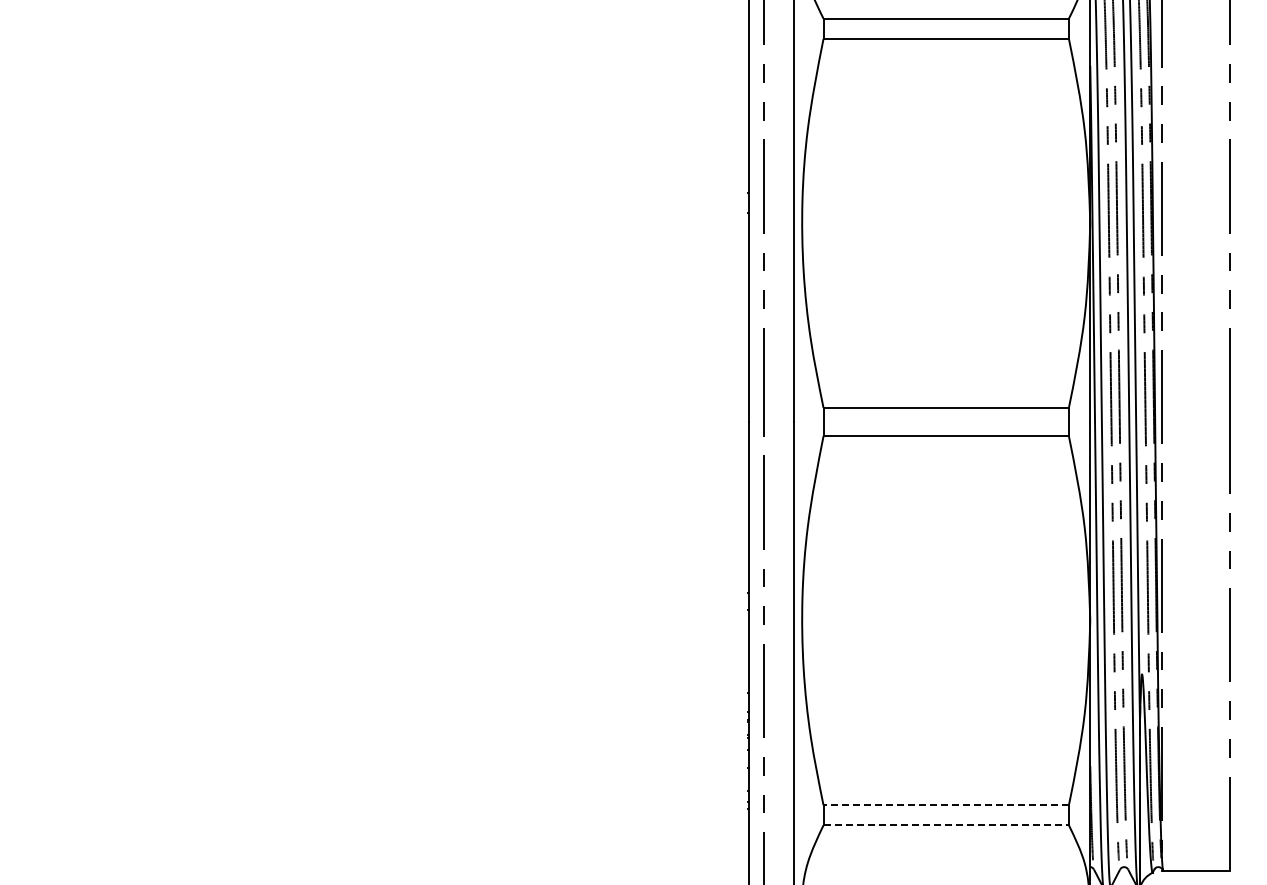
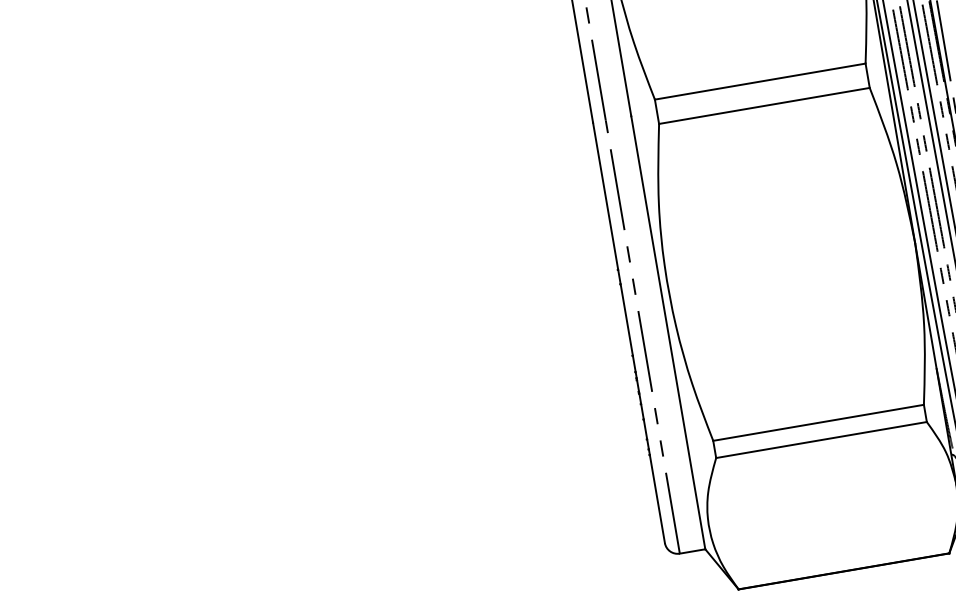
line: (946, 805) -> (818, 422), dashed -> solid
line: (946, 825) -> (821, 440), dashed -> solid

